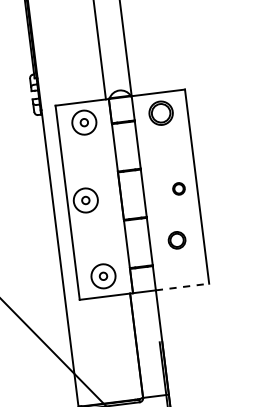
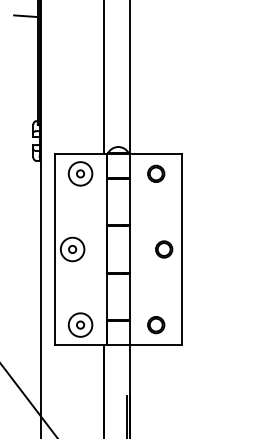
part: (161, 112) -> (156, 173), size x0.71
circle: (179, 188) -> (164, 249), size x1.43
part: (177, 240) -> (156, 325), moved
line: (183, 287) -> (156, 345), dashed -> solid

